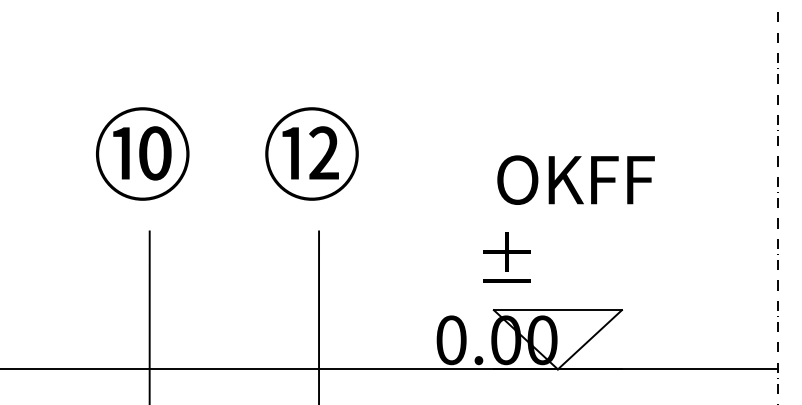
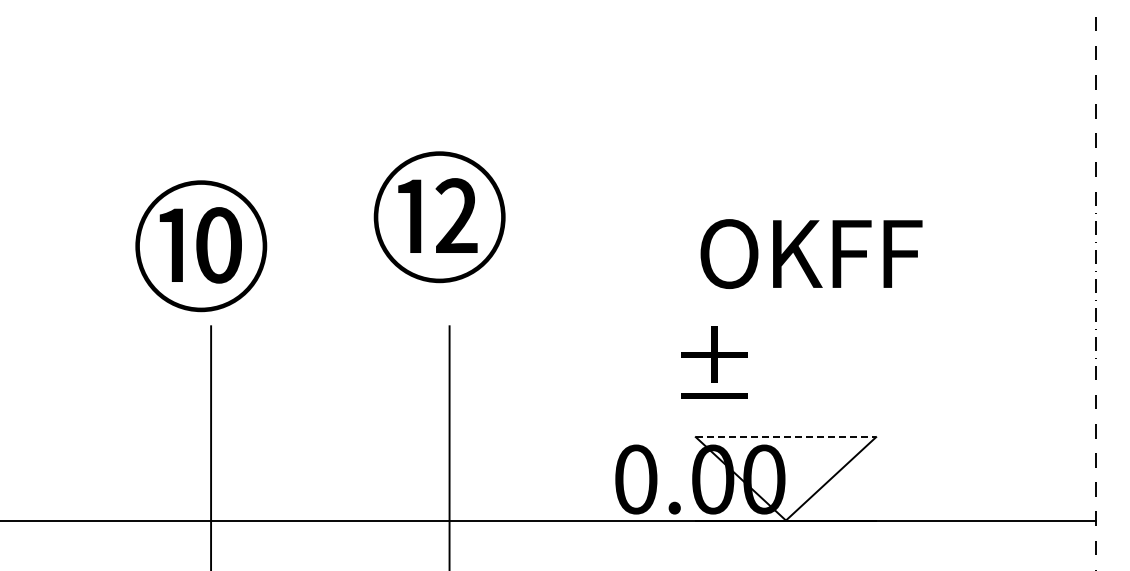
text: (142, 154) -> (201, 246), moved
line: (558, 310) -> (786, 437), solid -> dashed

